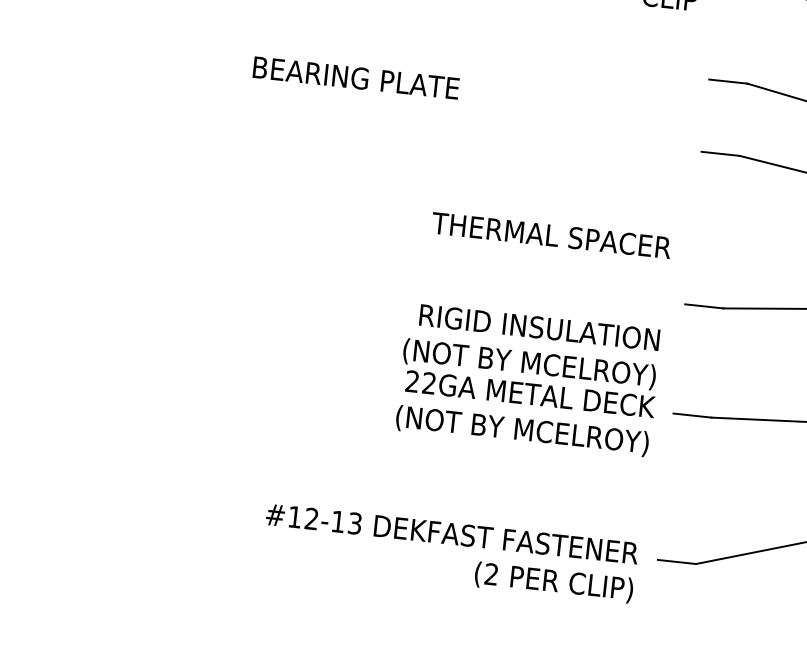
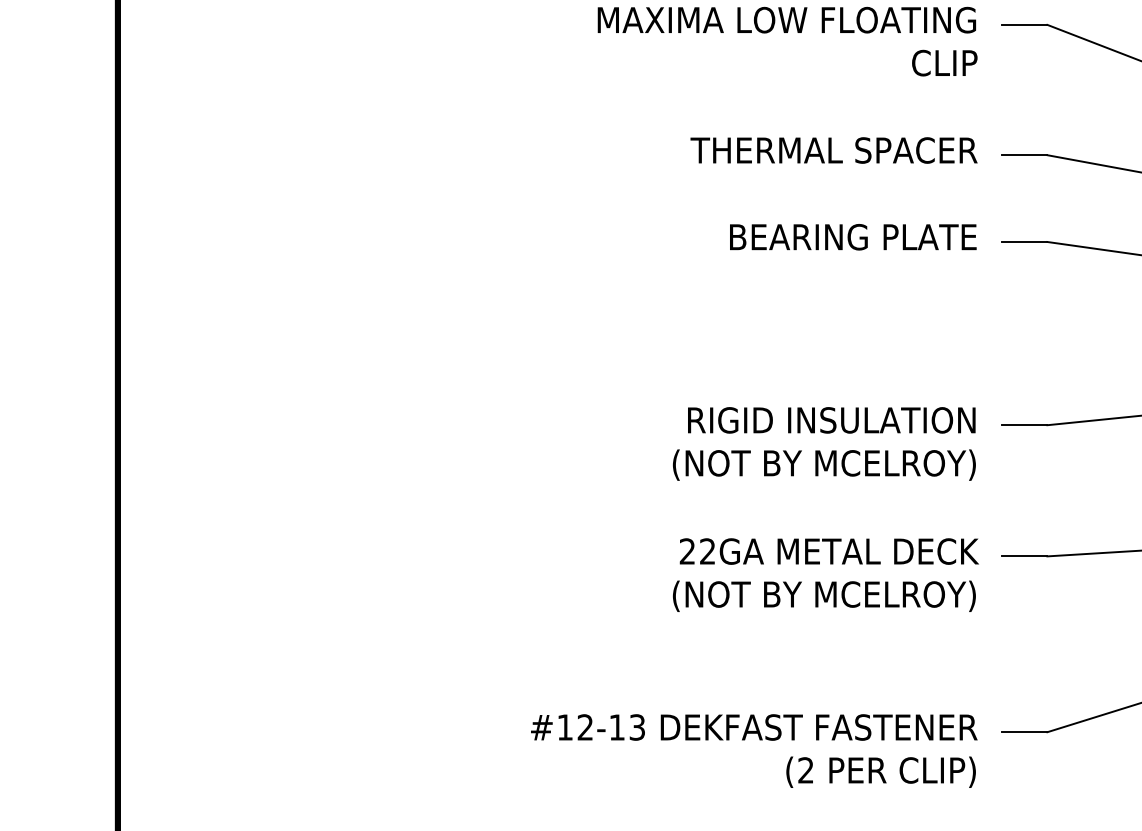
text: (356, 78) -> (853, 237), moved
text: (551, 235) -> (833, 150), moved
text: (531, 346) -> (824, 443), moved

